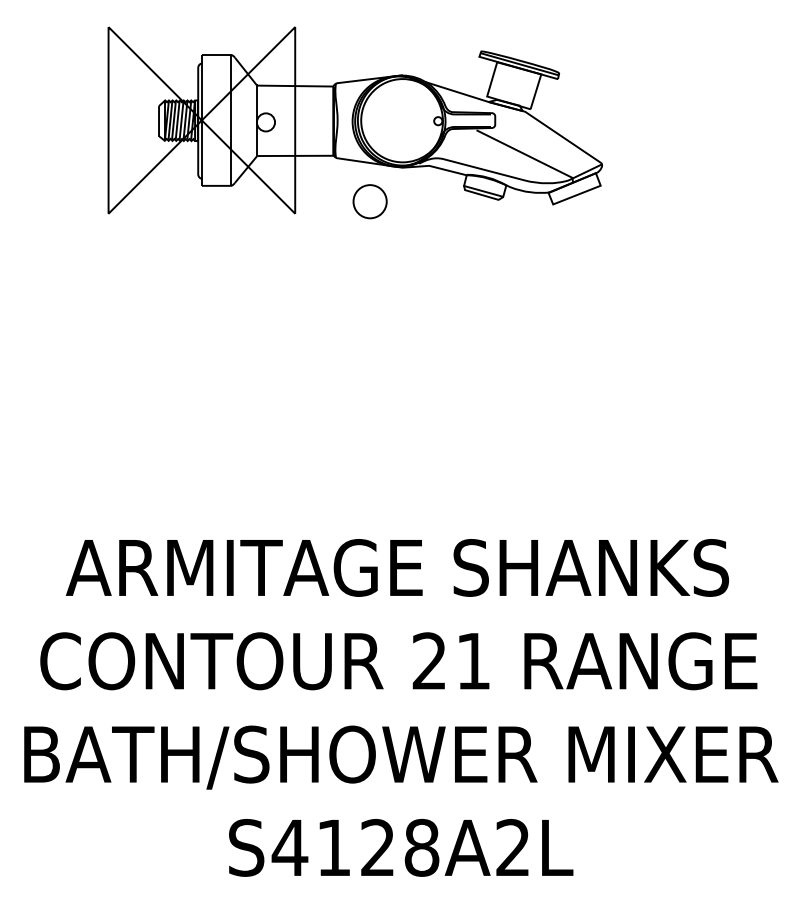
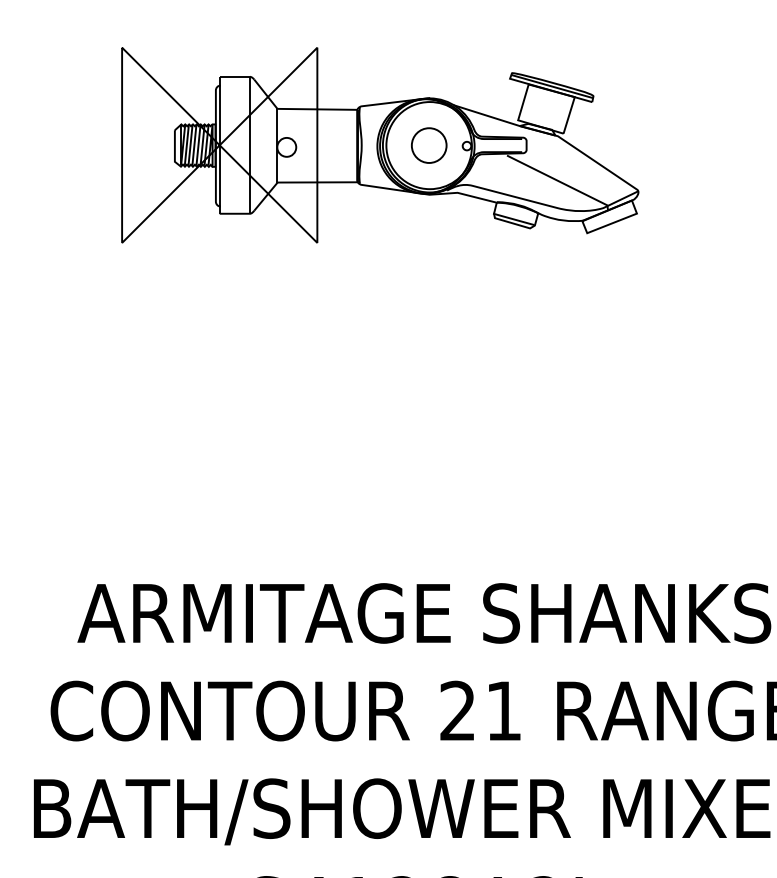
part: (369, 201) -> (428, 145), moved

